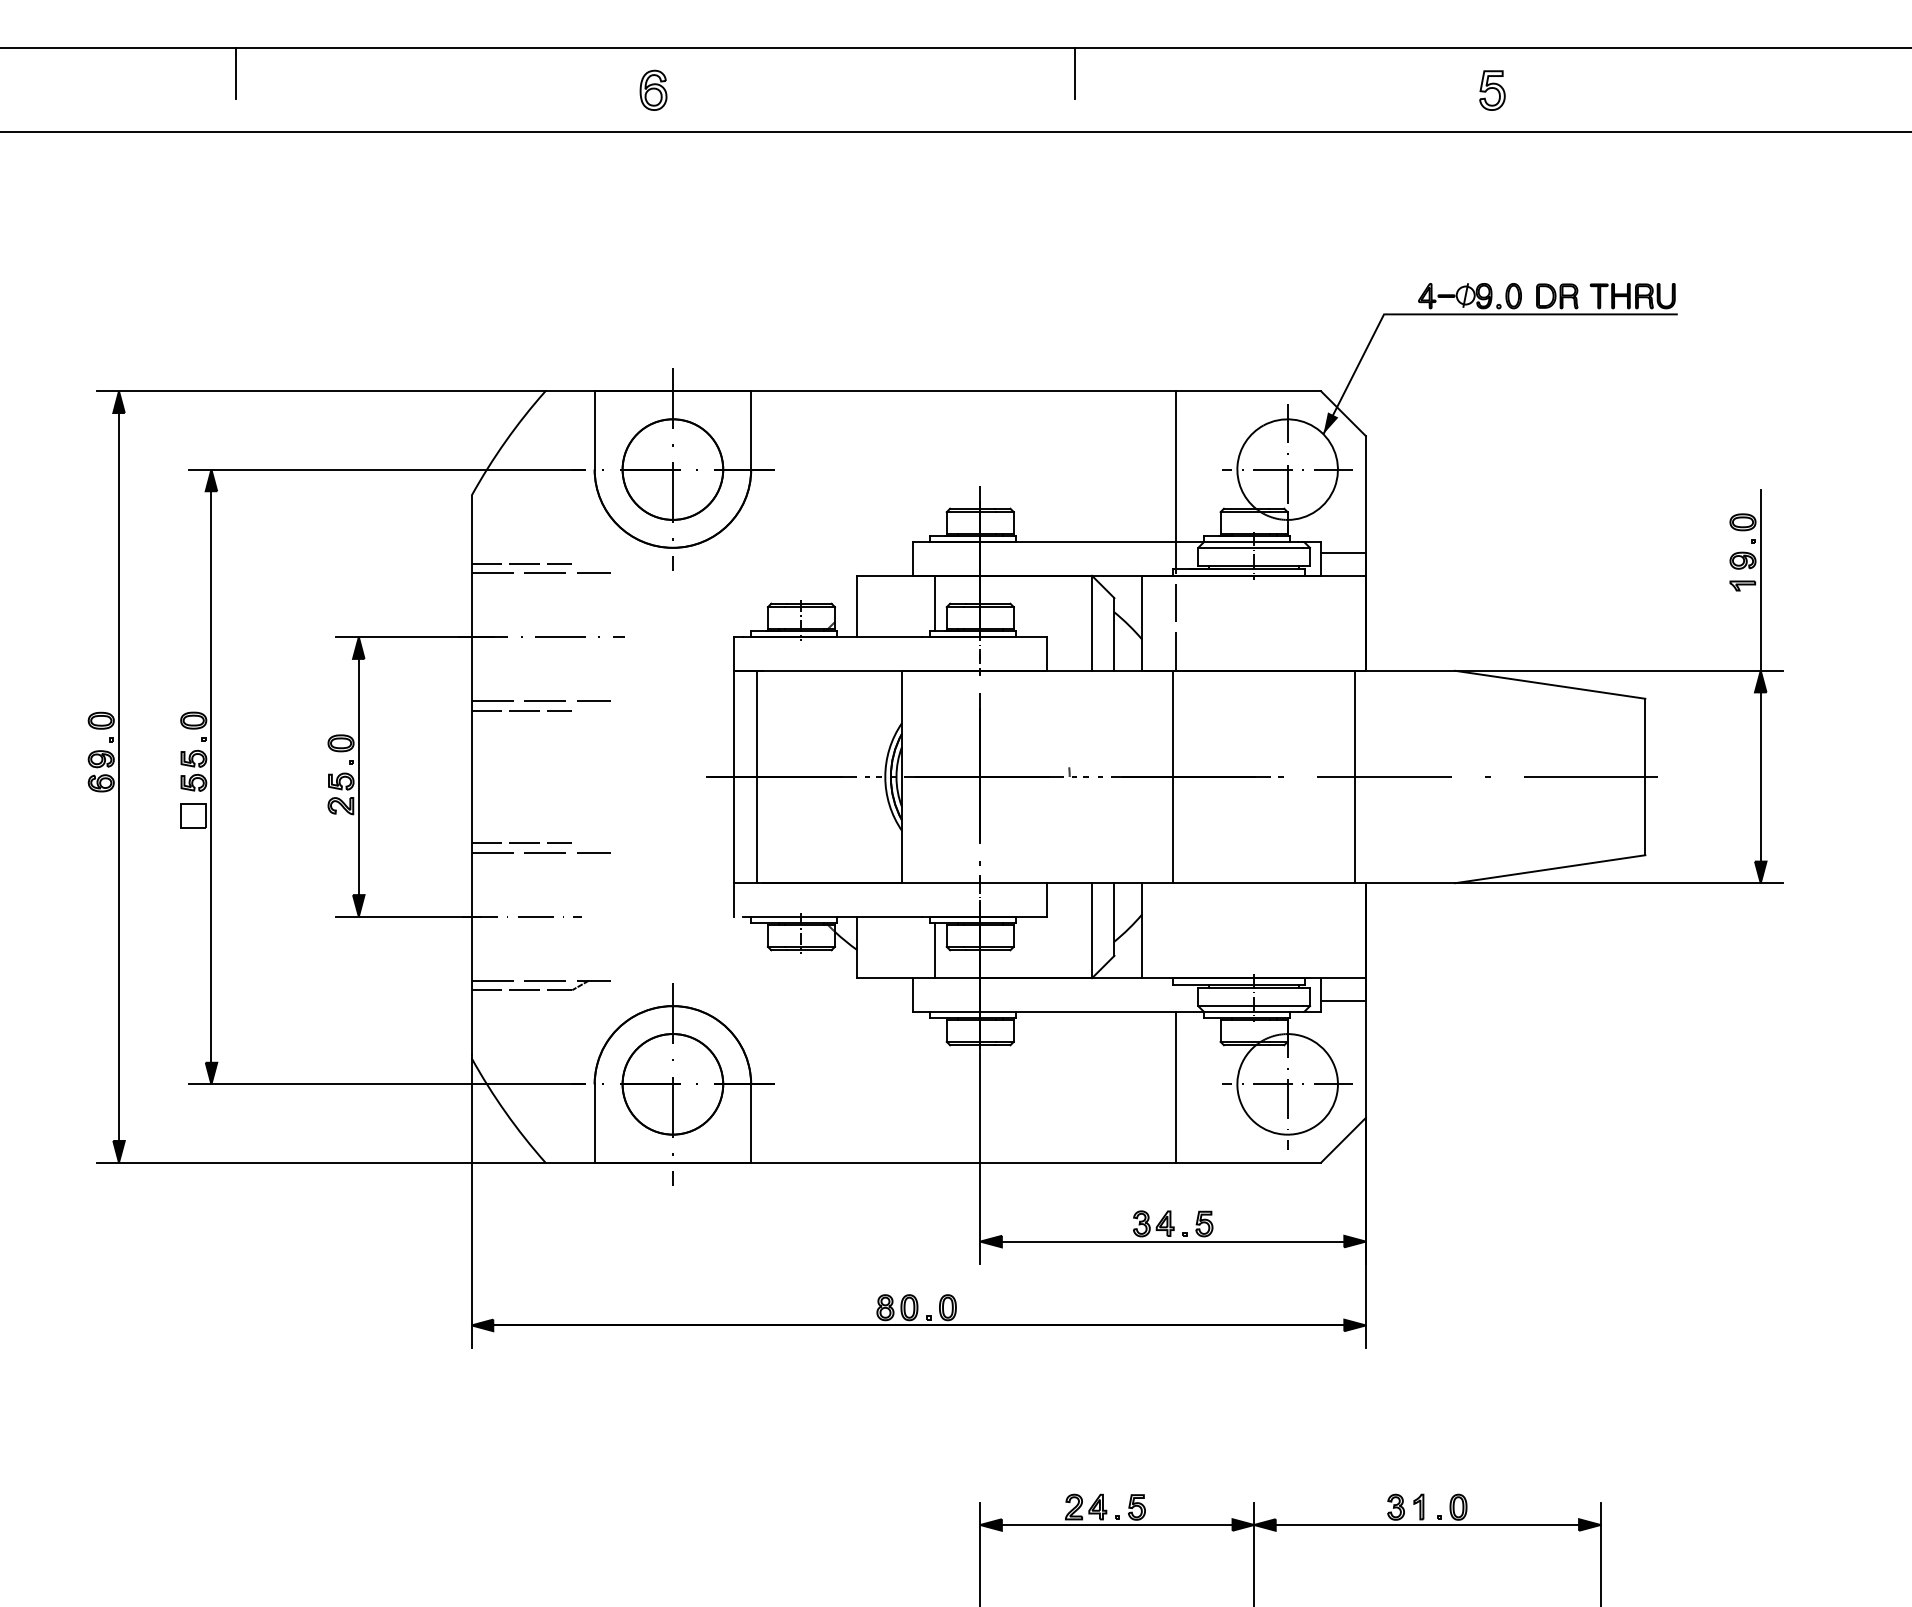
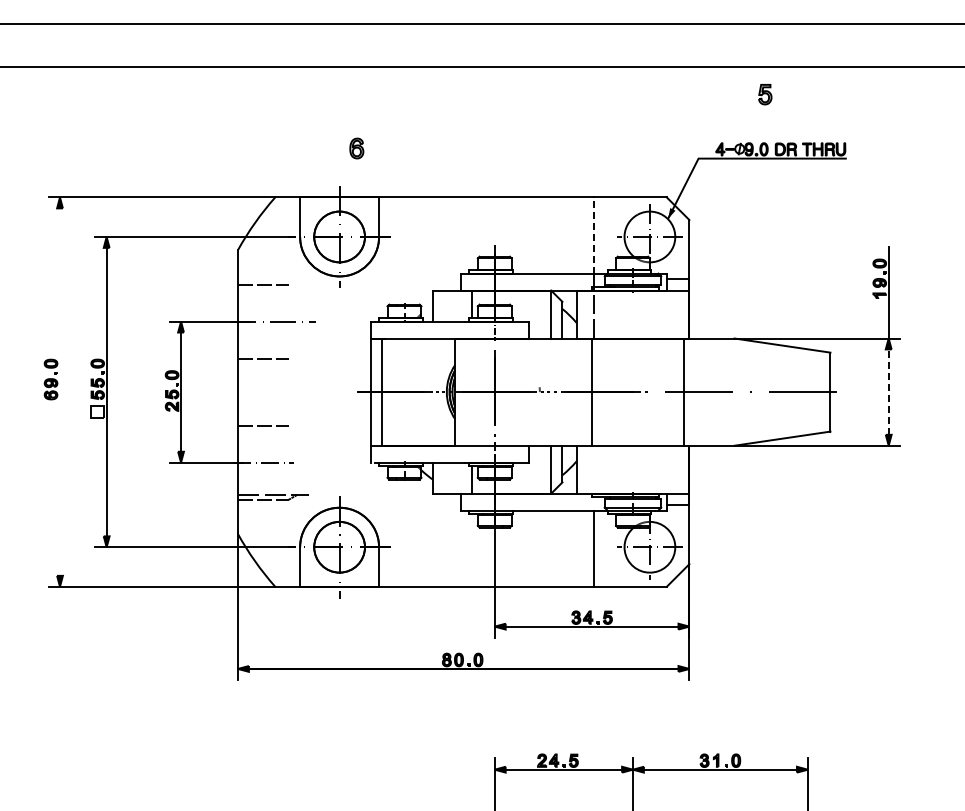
line: (236, 72) -> (119, 36), removed
line: (1074, 72) -> (542, 36), removed
part: (652, 90) -> (356, 148), moved
part: (1492, 90) -> (765, 94), moved
line: (1175, 466) -> (593, 235), solid -> dashed
line: (541, 573) -> (273, 289), removed
line: (541, 700) -> (273, 353), removed
line: (117, 775) -> (59, 391), removed
line: (1760, 777) -> (888, 392), solid -> dashed
line: (541, 853) -> (273, 430), removed

